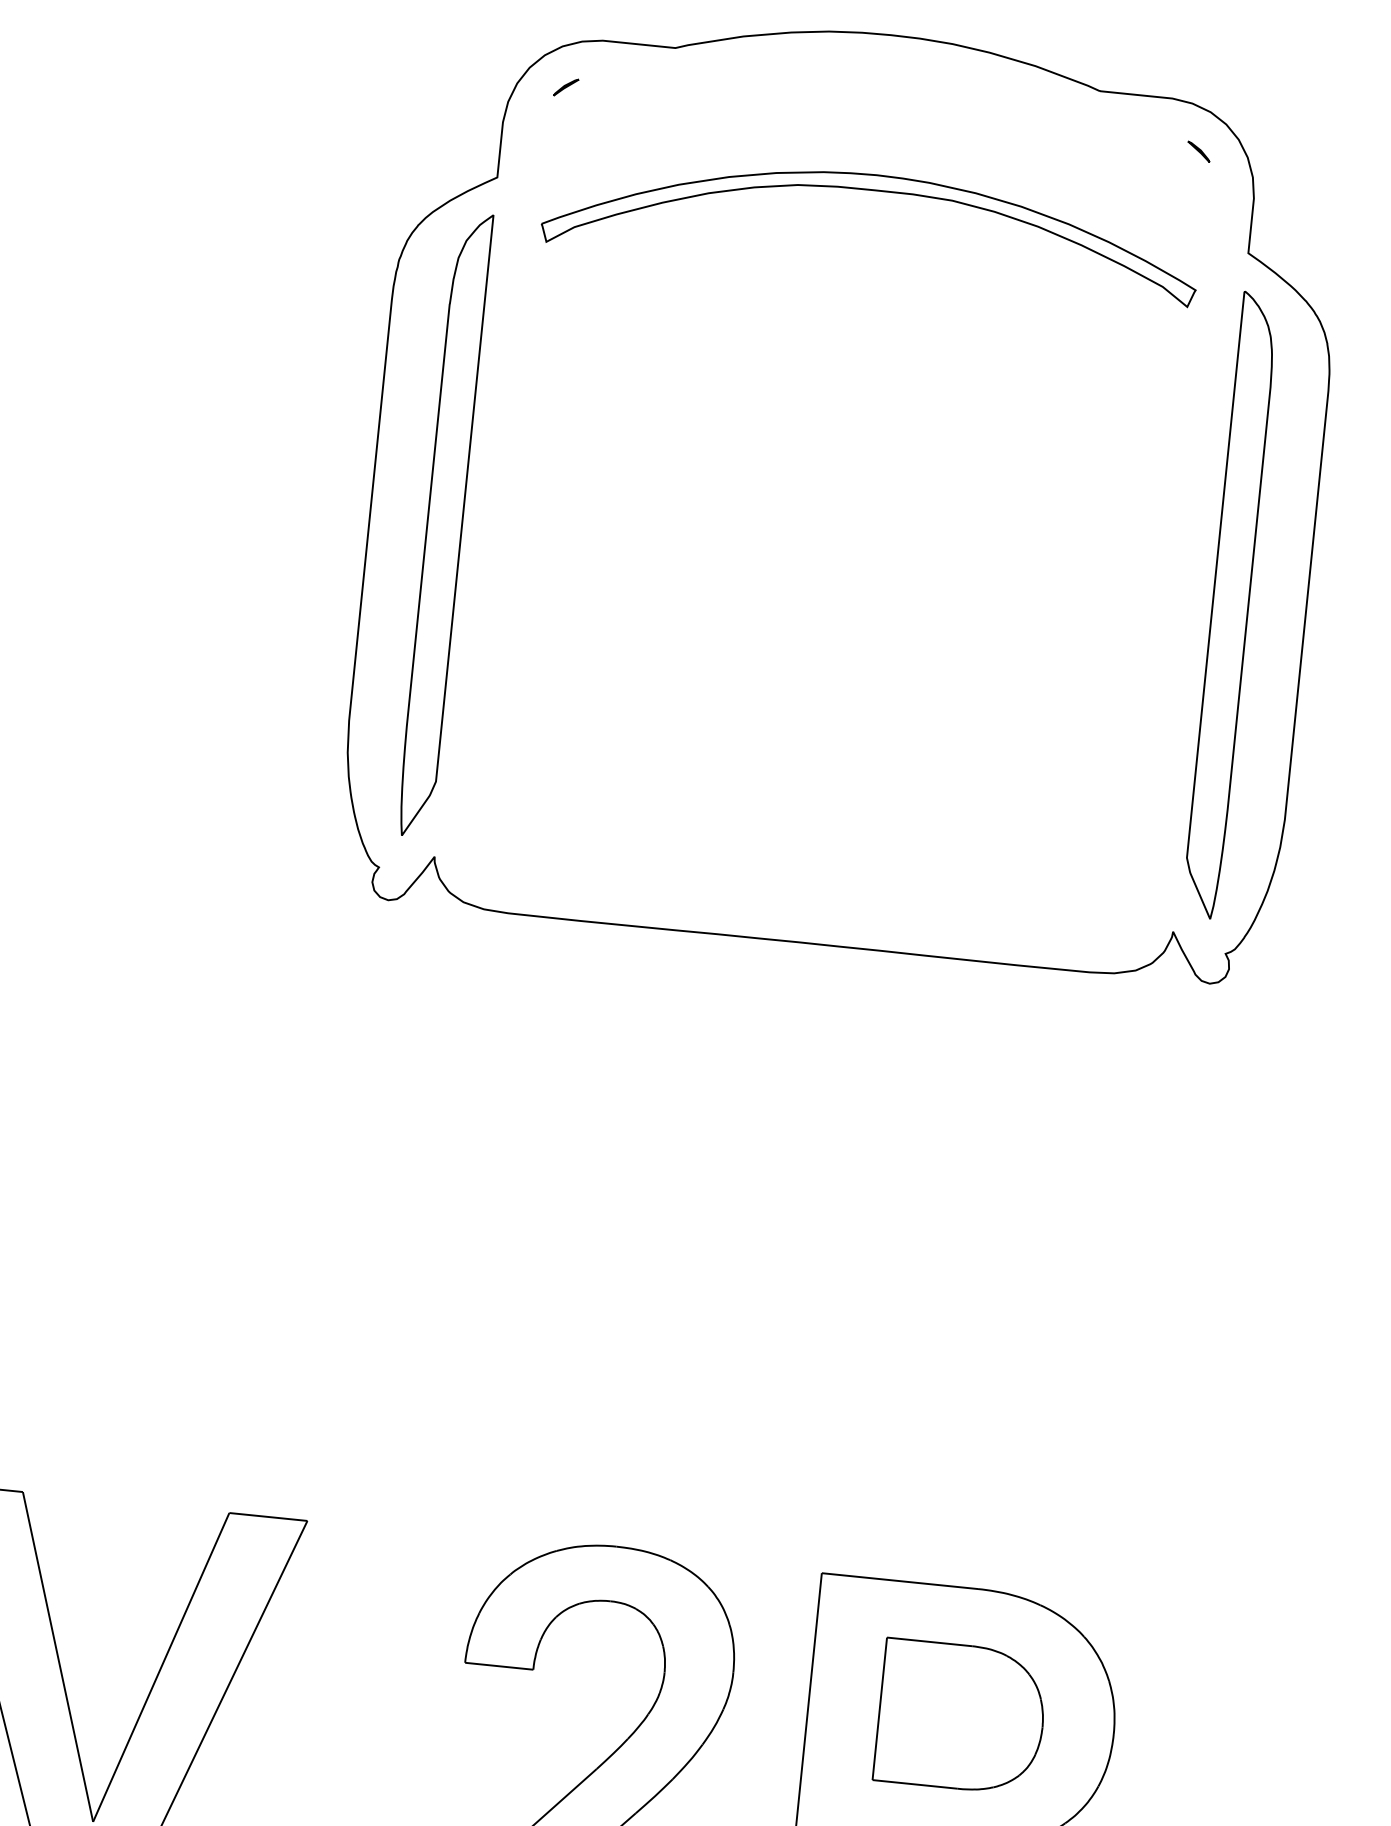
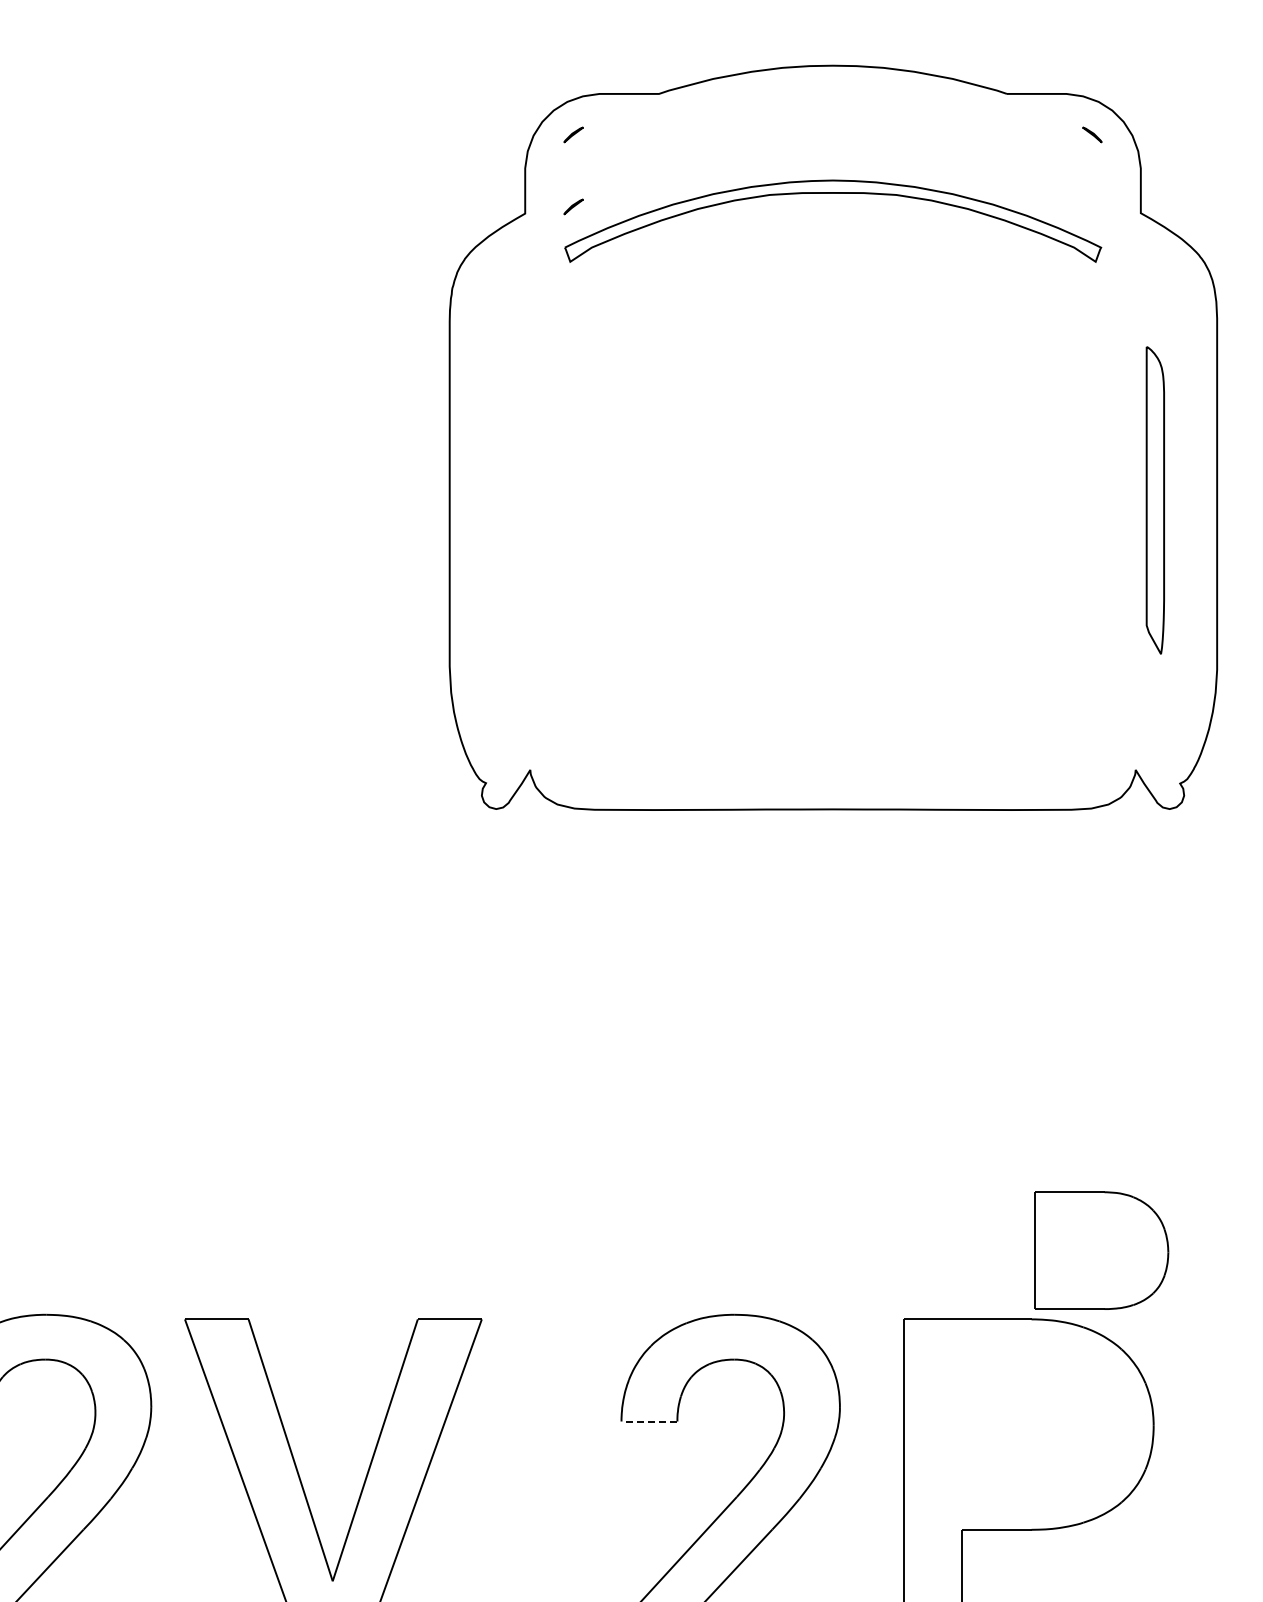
line: (557, 174) -> (573, 206), added
part: (445, 524) -> (511, 499), removed
part: (1230, 605) -> (1155, 500), size x0.6
line: (499, 1666) -> (649, 1421), solid -> dashed
part: (961, 1716) -> (1101, 1250), moved

